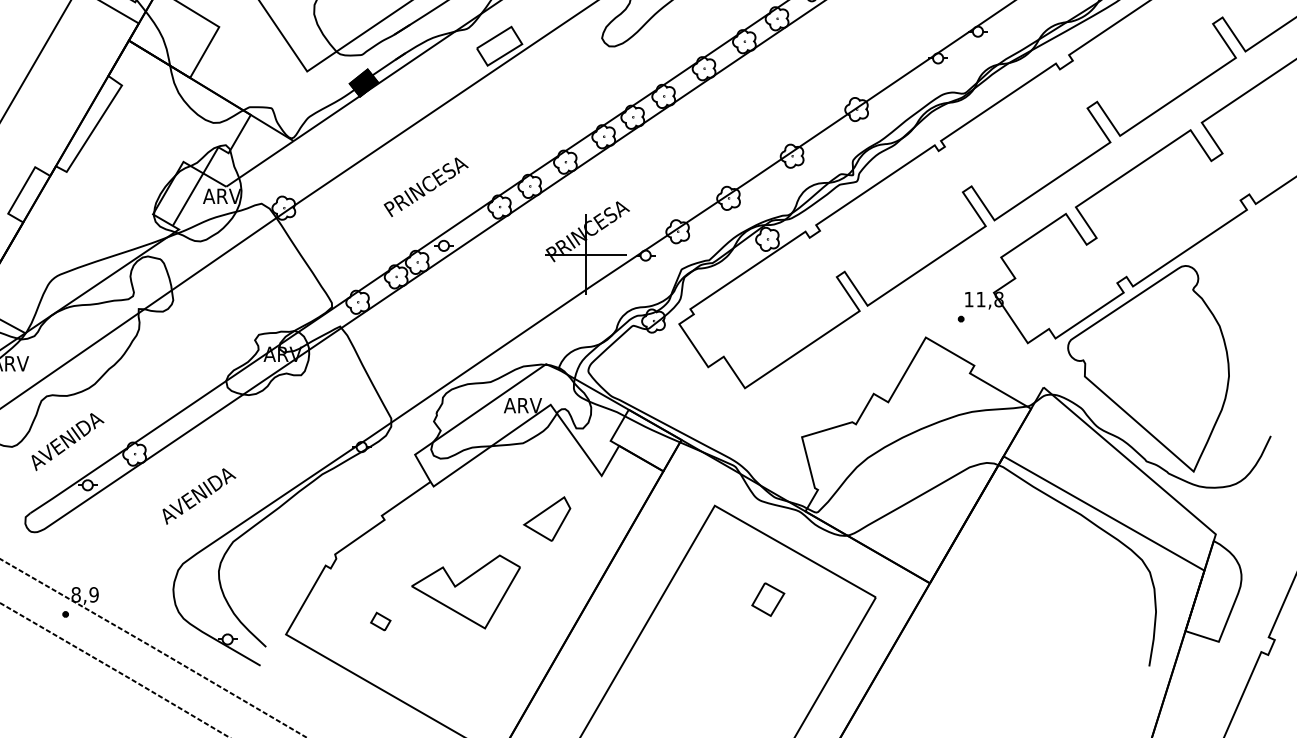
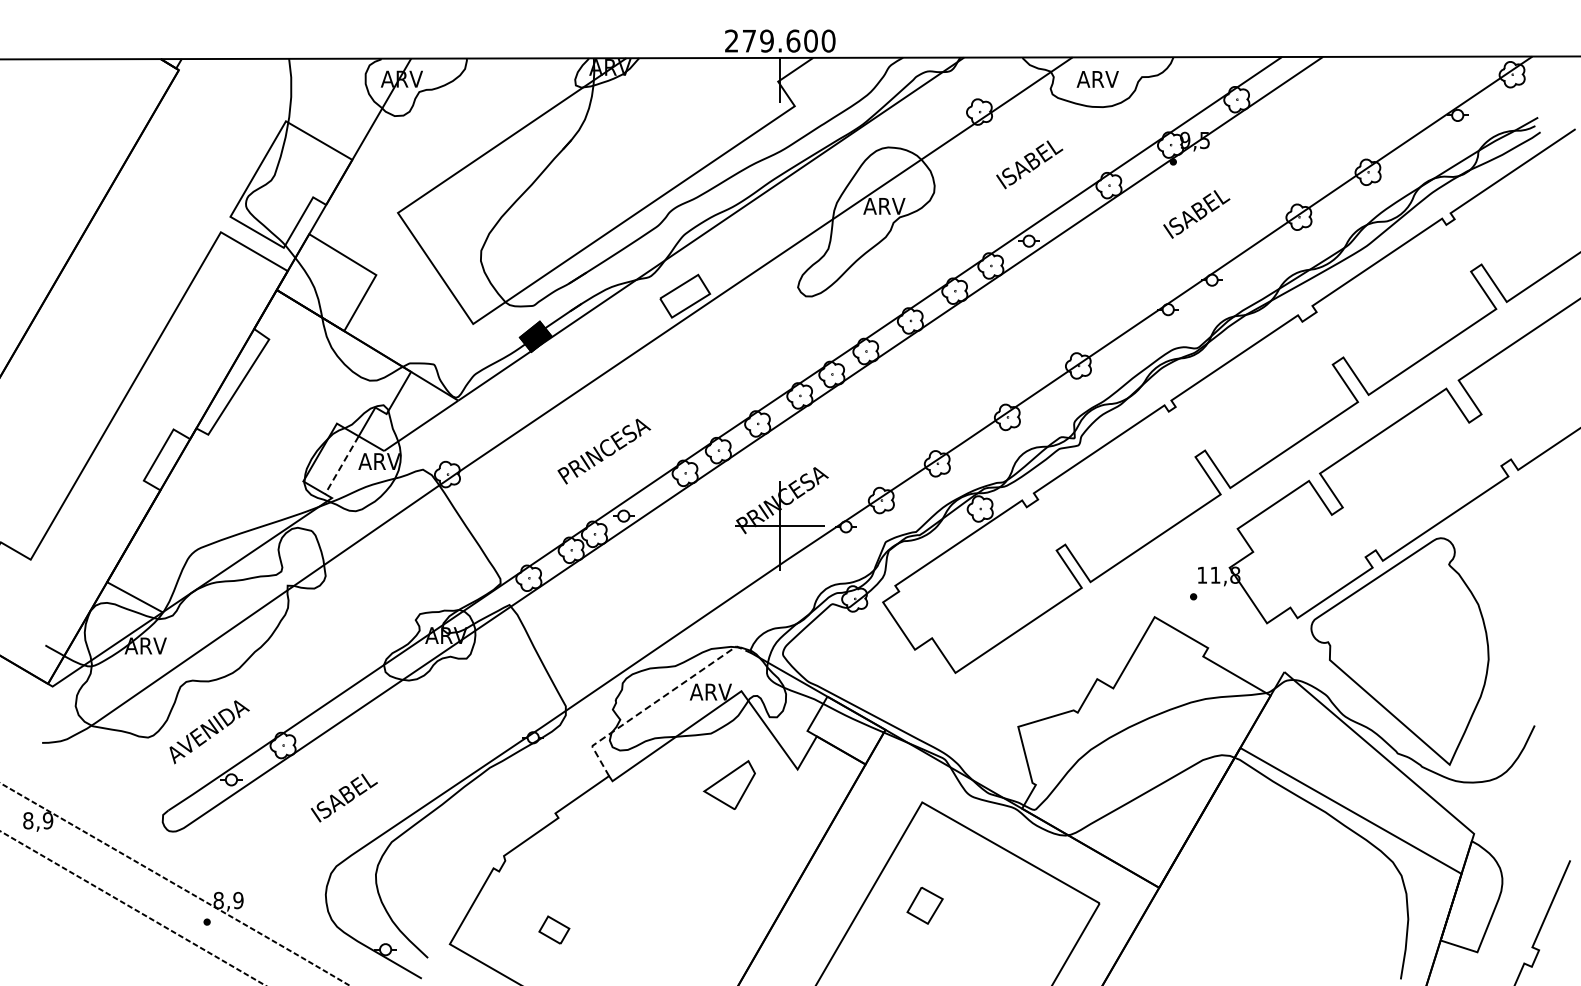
line: (187, 199) -> (341, 465), solid -> dashed
line: (473, 414) -> (656, 701), solid -> dashed
text: (197, 496) -> (352, 792), AVENIDA -> ISABEL
part: (547, 518) -> (729, 784), moved
part: (466, 592) -> (648, 897), removed
part: (767, 599) -> (924, 905), moved
part: (380, 621) -> (553, 929), size x1.4

